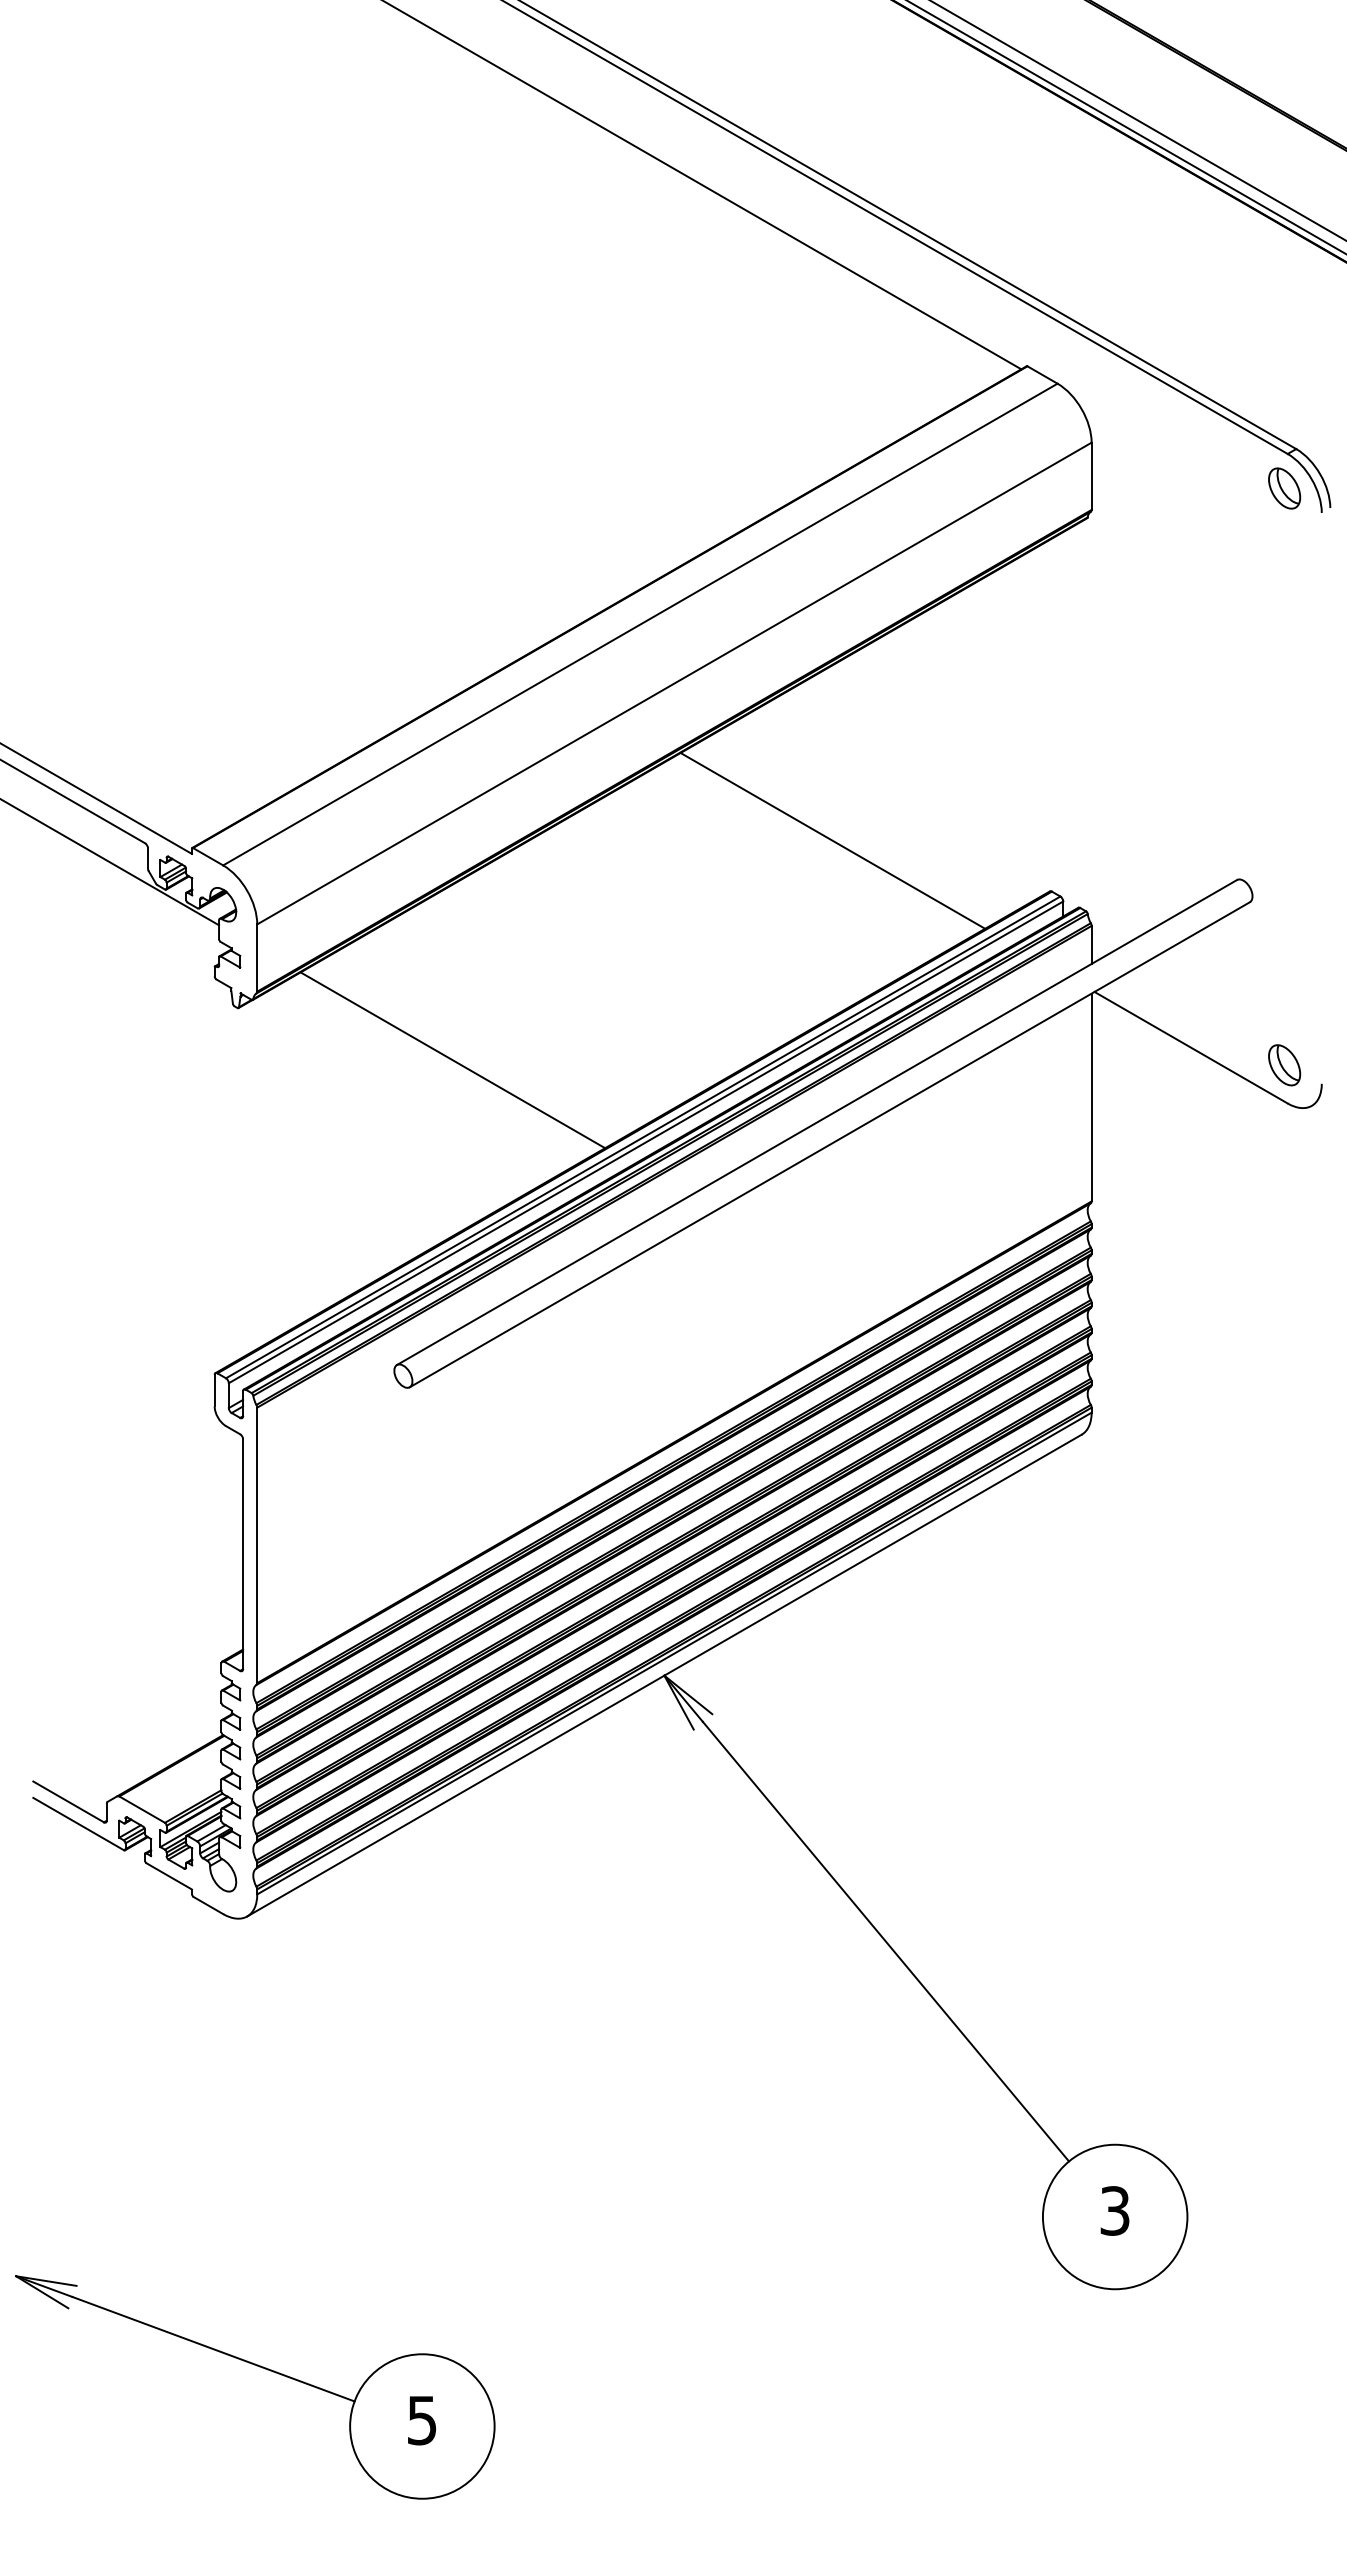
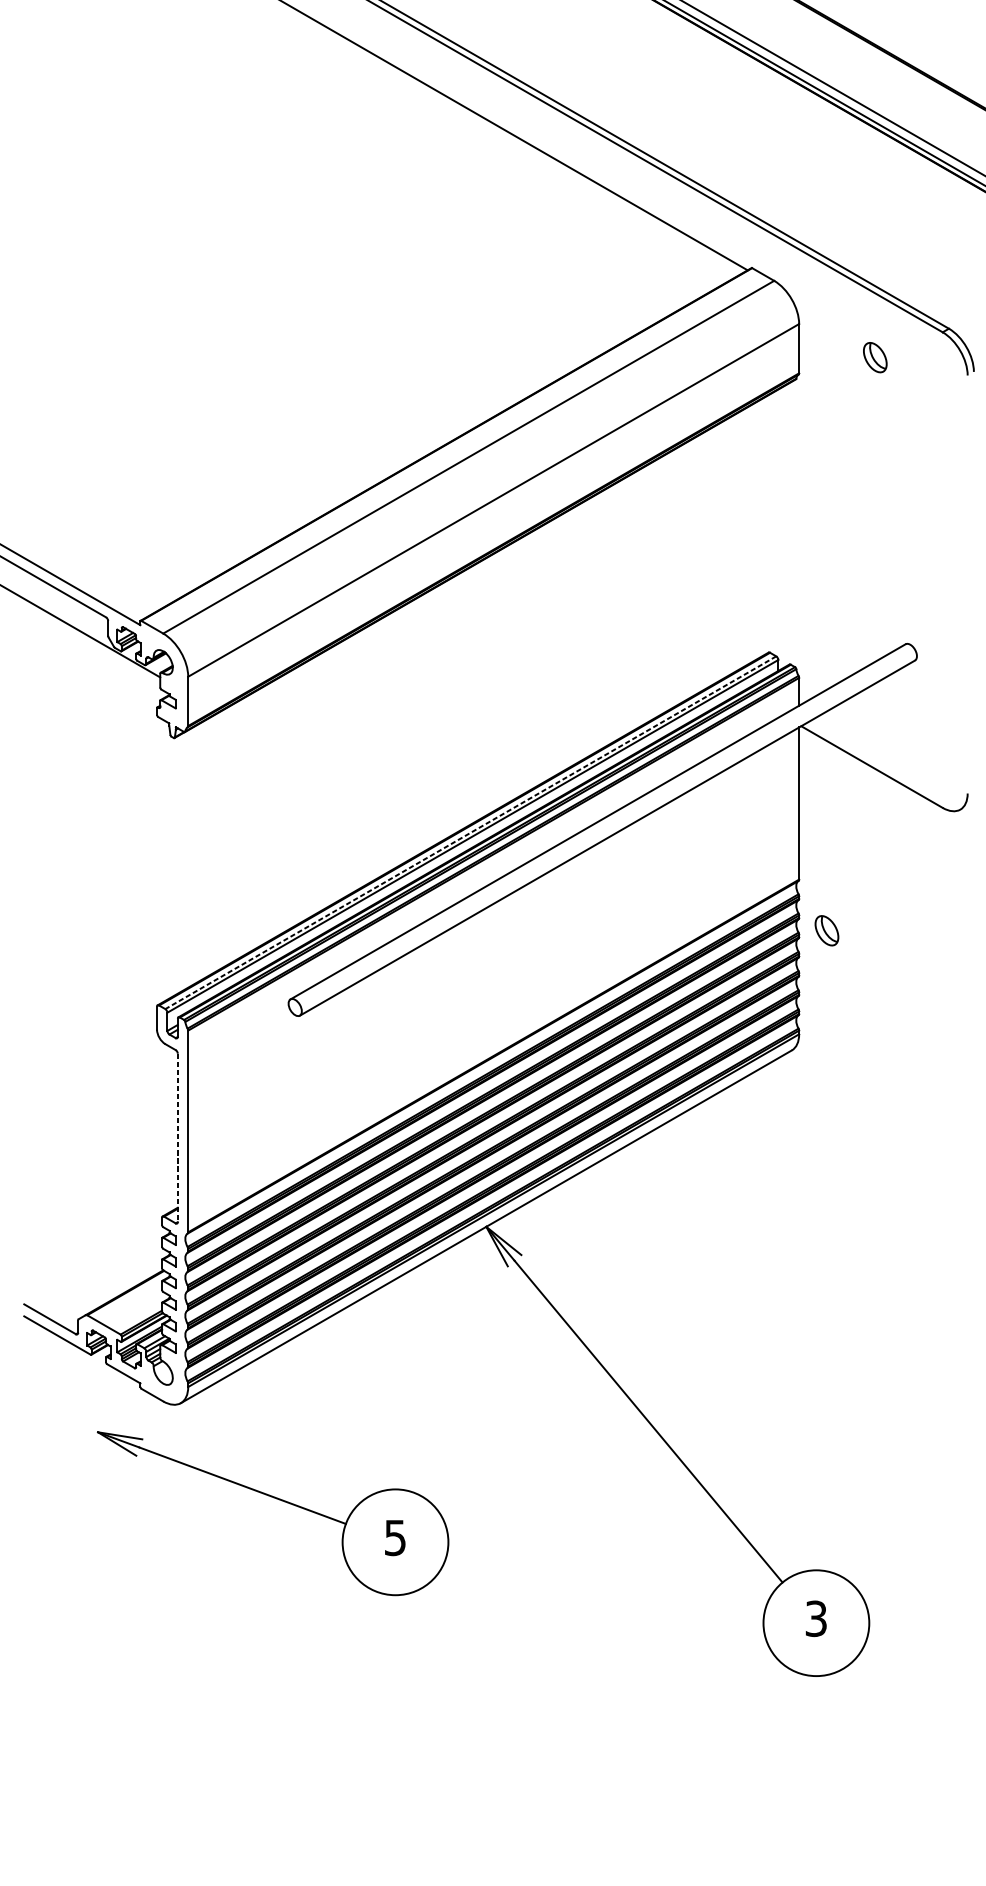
part: (1284, 488) -> (875, 357), moved
line: (832, 840) -> (609, 615), removed
line: (452, 1060) -> (331, 776), removed
part: (1284, 1065) -> (826, 930), moved
line: (643, 1137) -> (471, 832), solid -> dashed
line: (243, 1554) -> (178, 1138), solid -> dashed
part: (262, 2368) -> (278, 1499), moved

